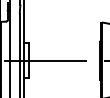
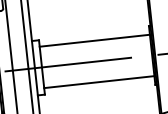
line: (64, 47) -> (95, 41), added
line: (64, 74) -> (99, 82), added

